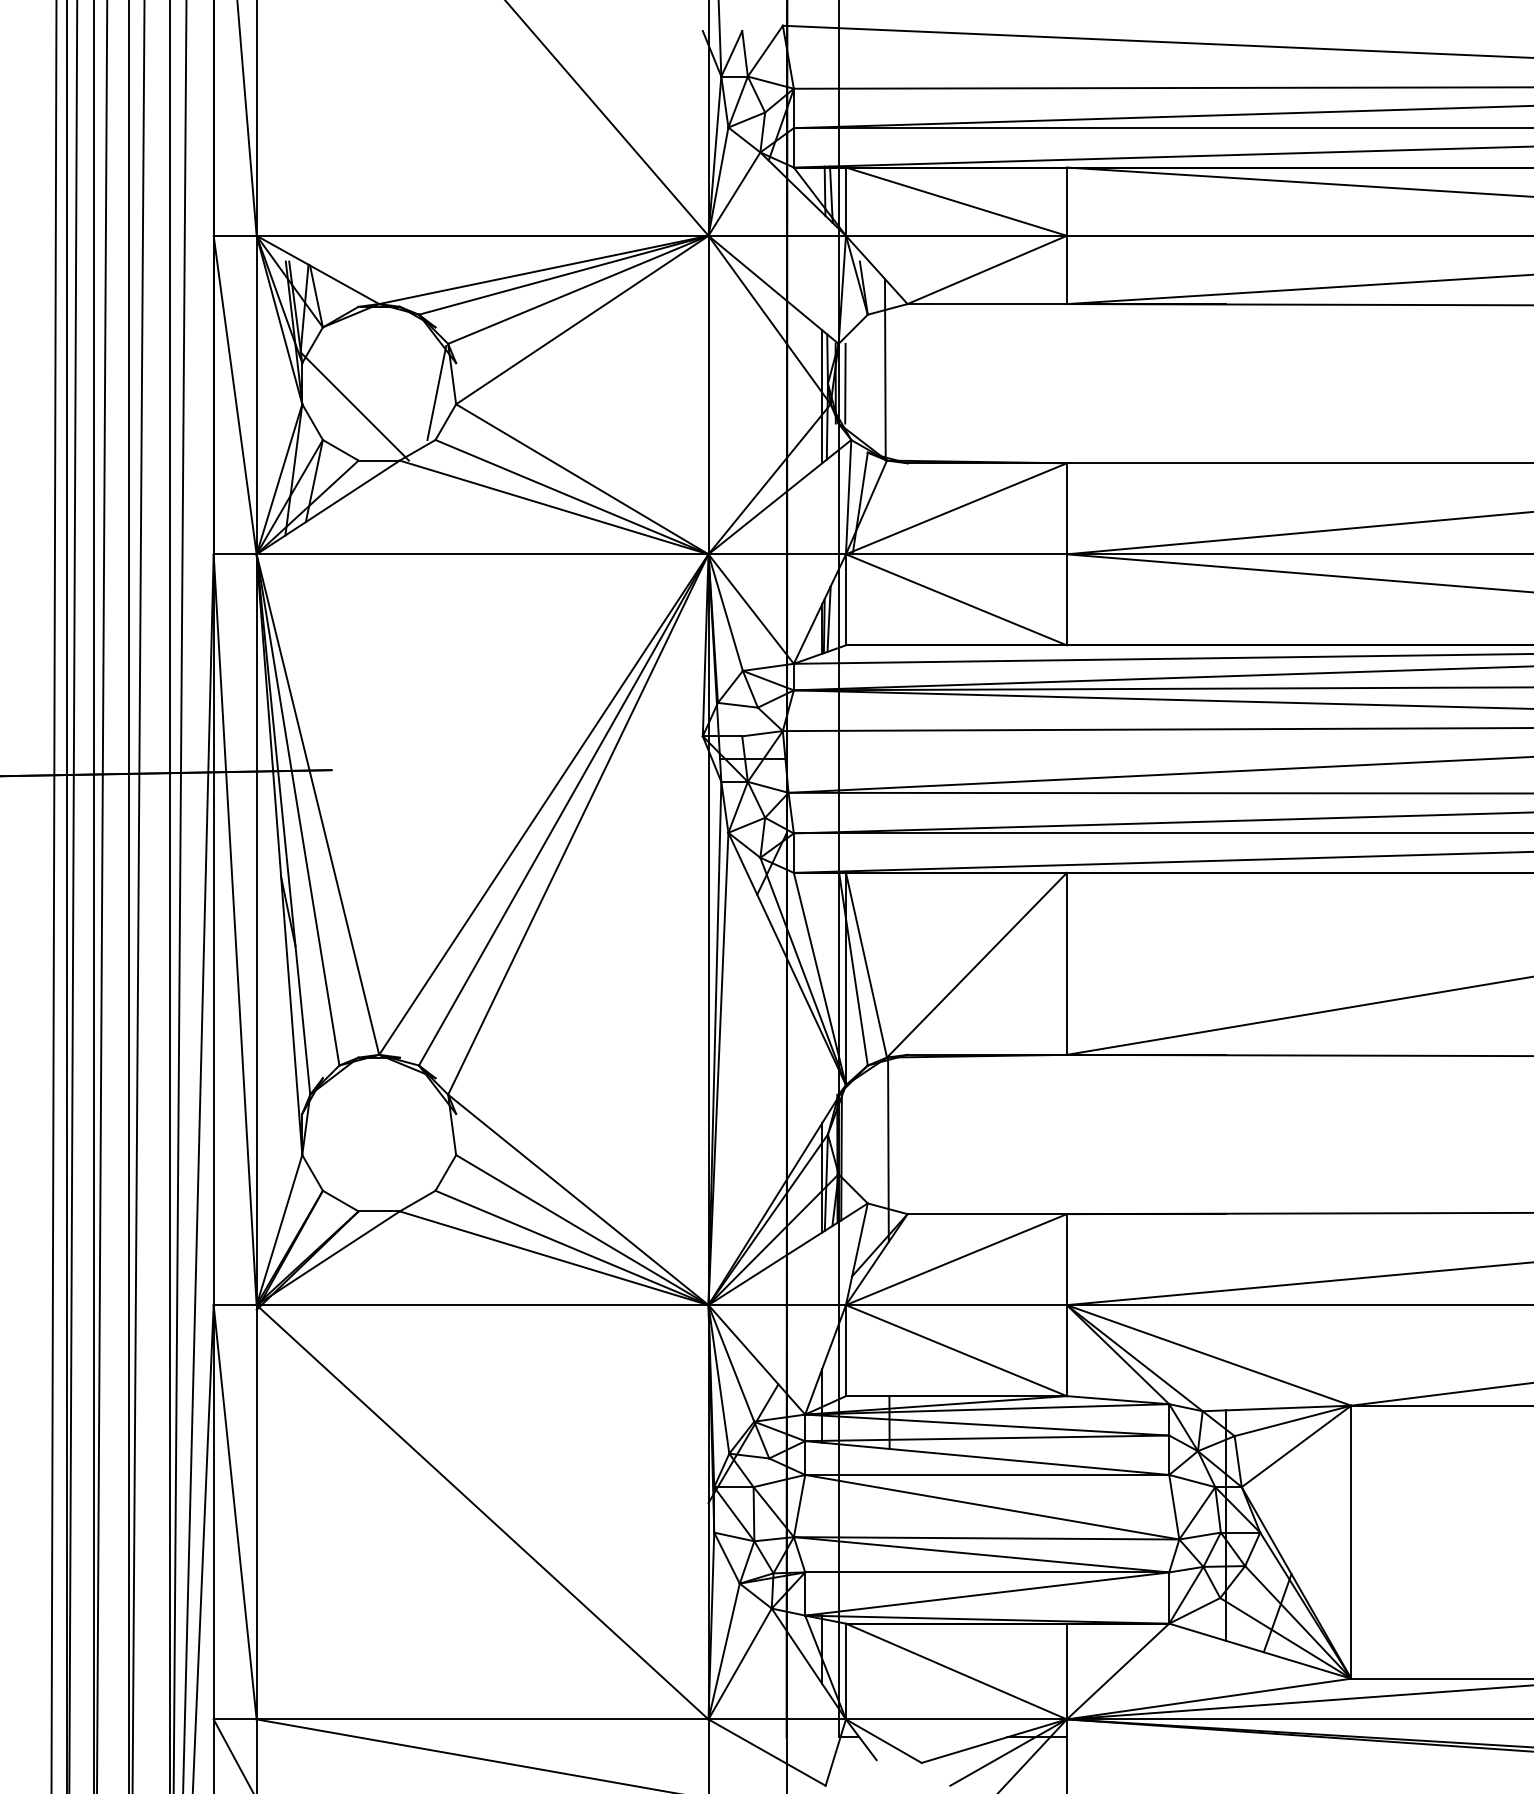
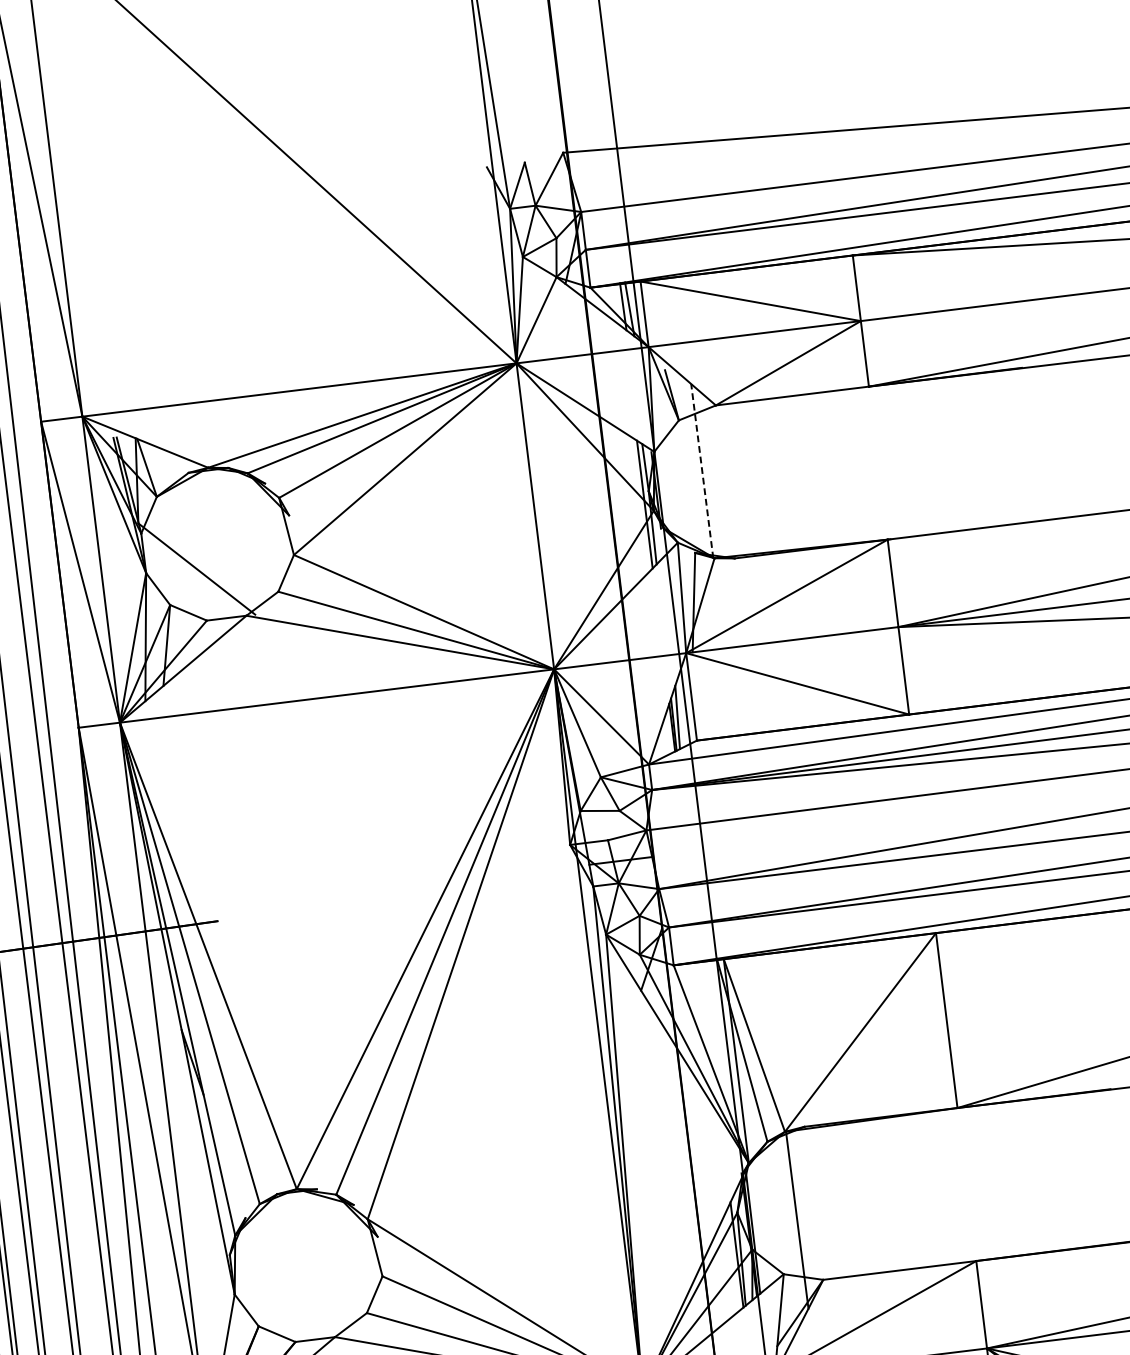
line: (885, 369) -> (702, 470), solid -> dashed
line: (845, 383) -> (665, 489), removed
line: (436, 392) -> (273, 545), removed

